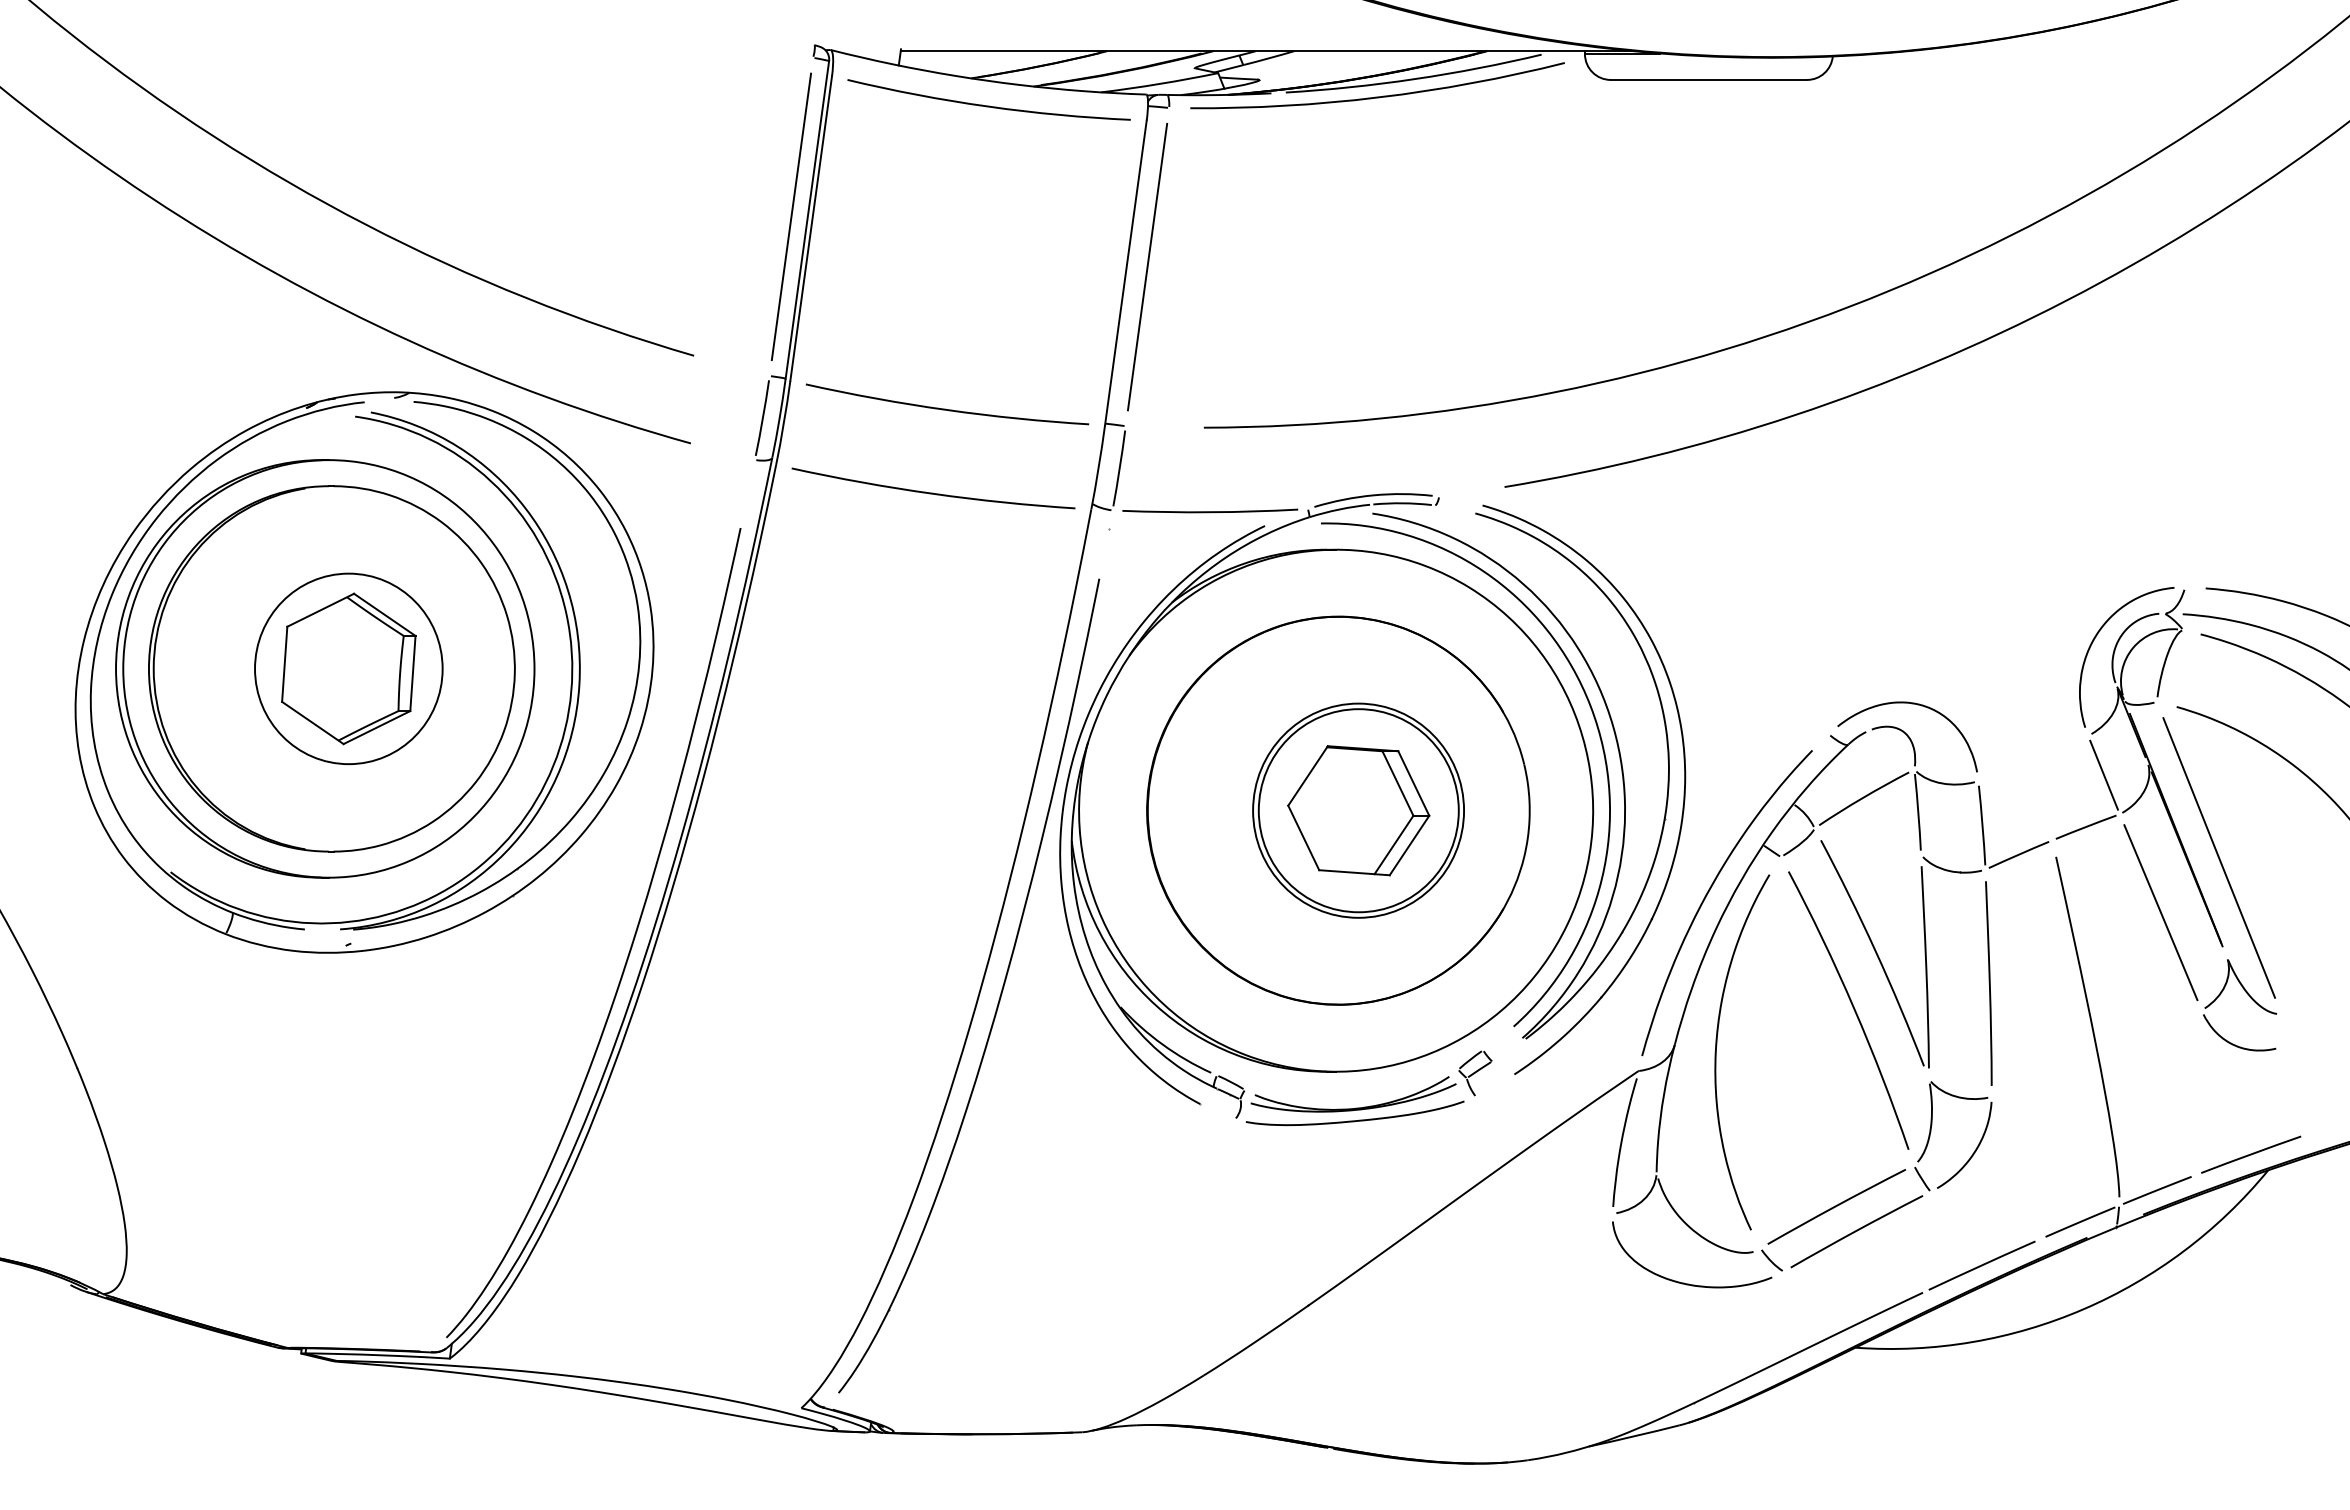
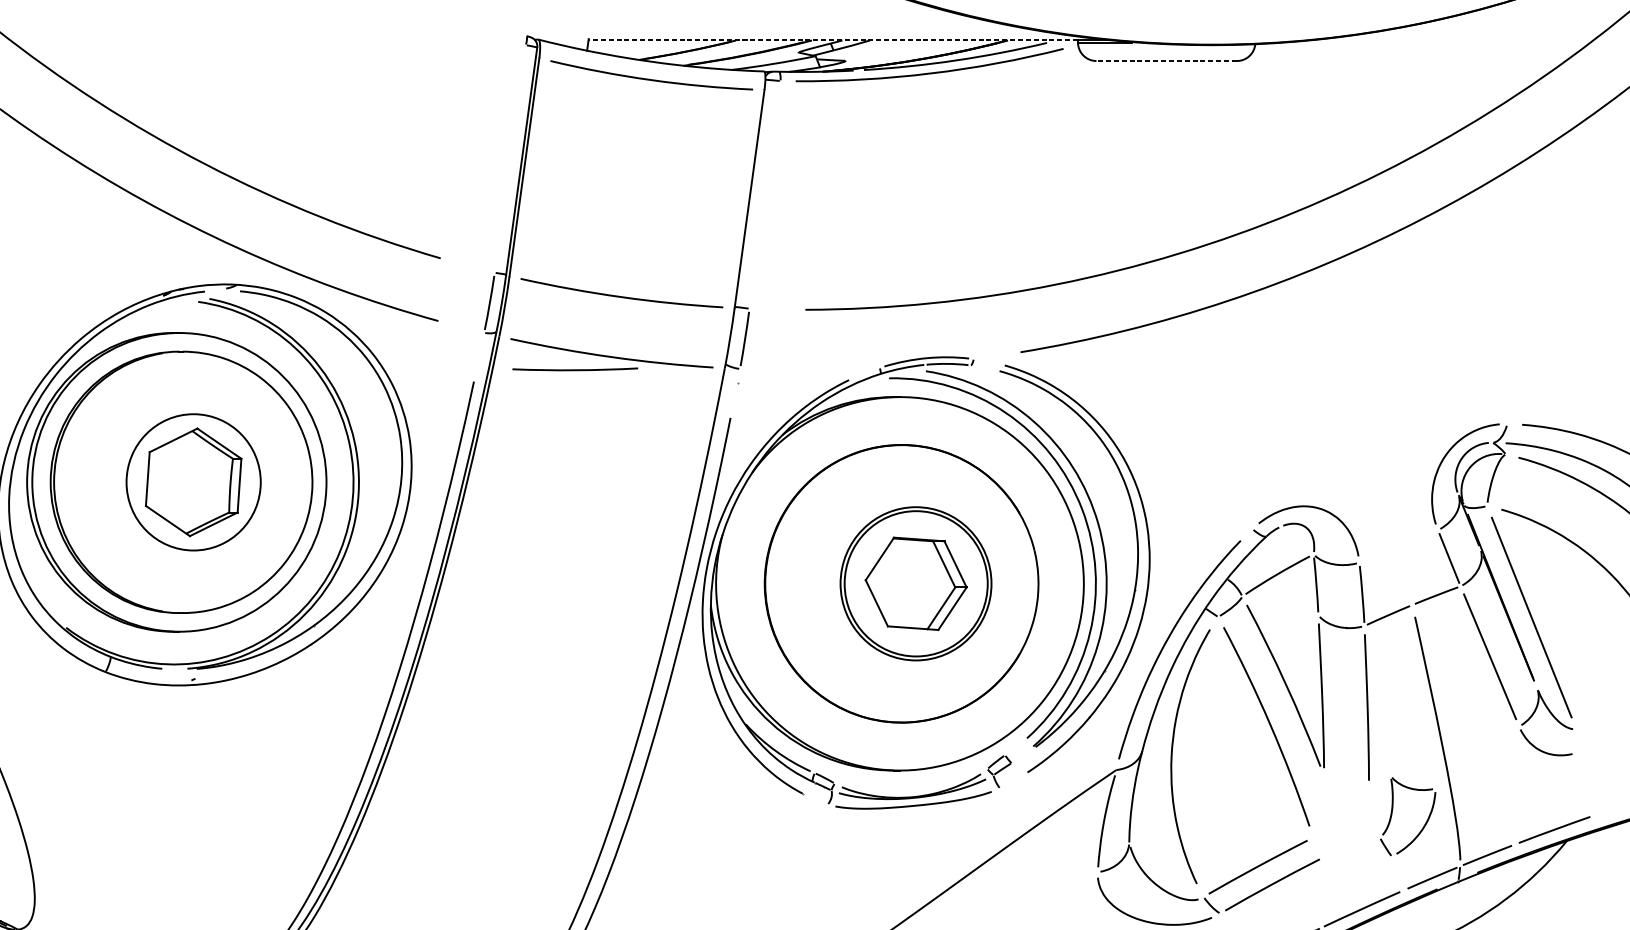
line: (1242, 51) -> (833, 40), solid -> dashed
line: (1708, 79) -> (1166, 60), solid -> dashed
line: (791, 216) -> (510, 158), removed
line: (1147, 266) -> (765, 194), removed
curve: (1210, 511) -> (575, 369), moved
part: (1931, 1132) -> (1392, 814), moved

